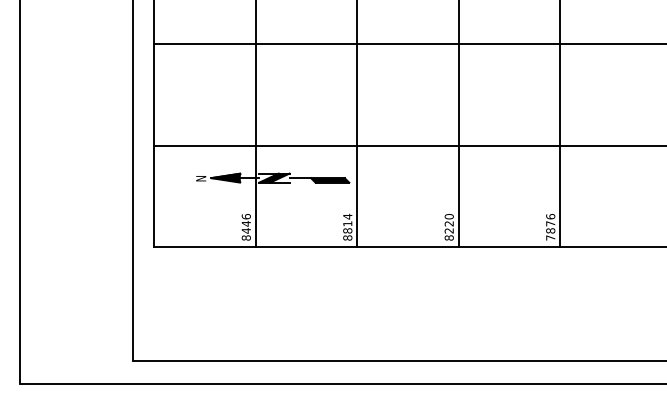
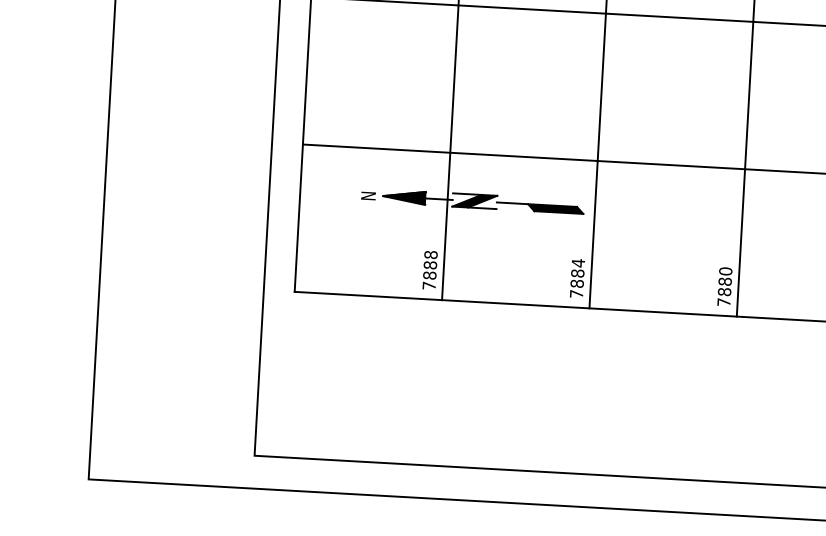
text: (245, 227) -> (428, 270), 8446 -> 7888
text: (347, 230) -> (576, 283), 8814 -> 7884
text: (448, 230) -> (723, 291), 8220 -> 7880

